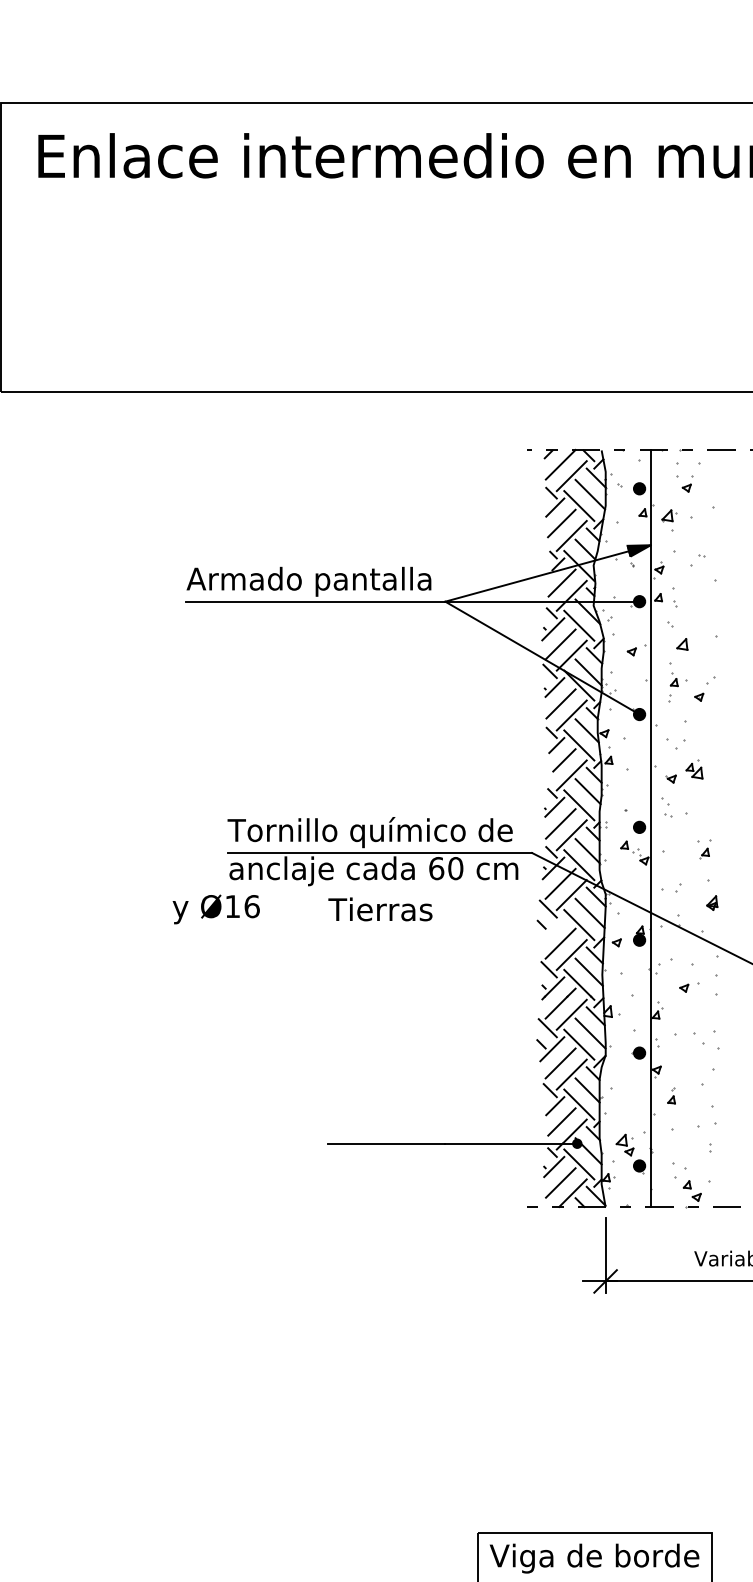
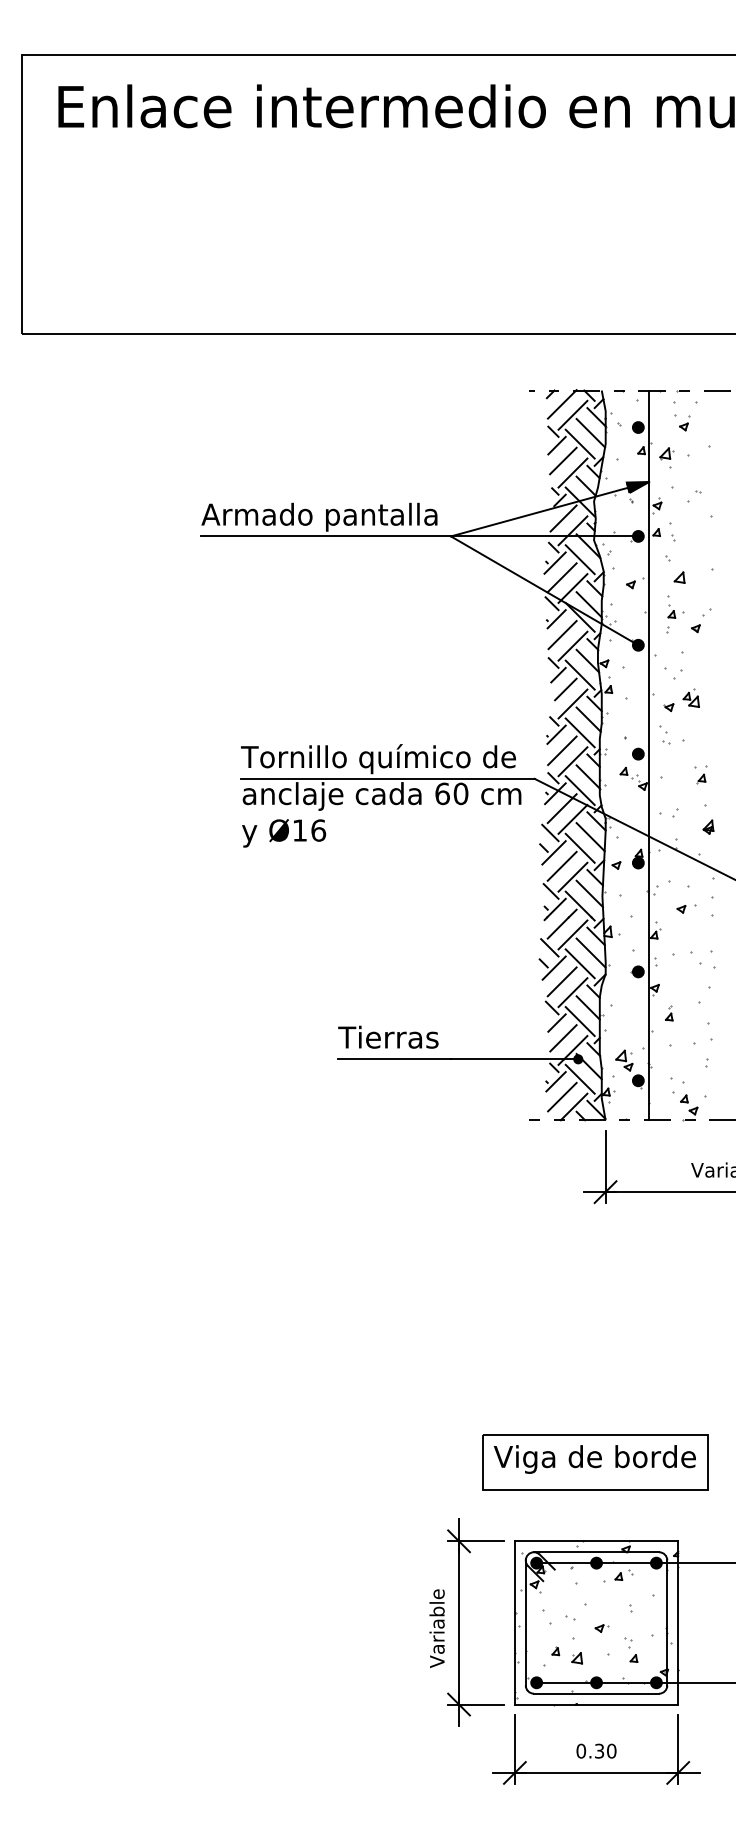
text: (380, 908) -> (388, 1036), moved
text: (216, 909) -> (284, 833), moved
line: (551, 929) -> (553, 852), added

